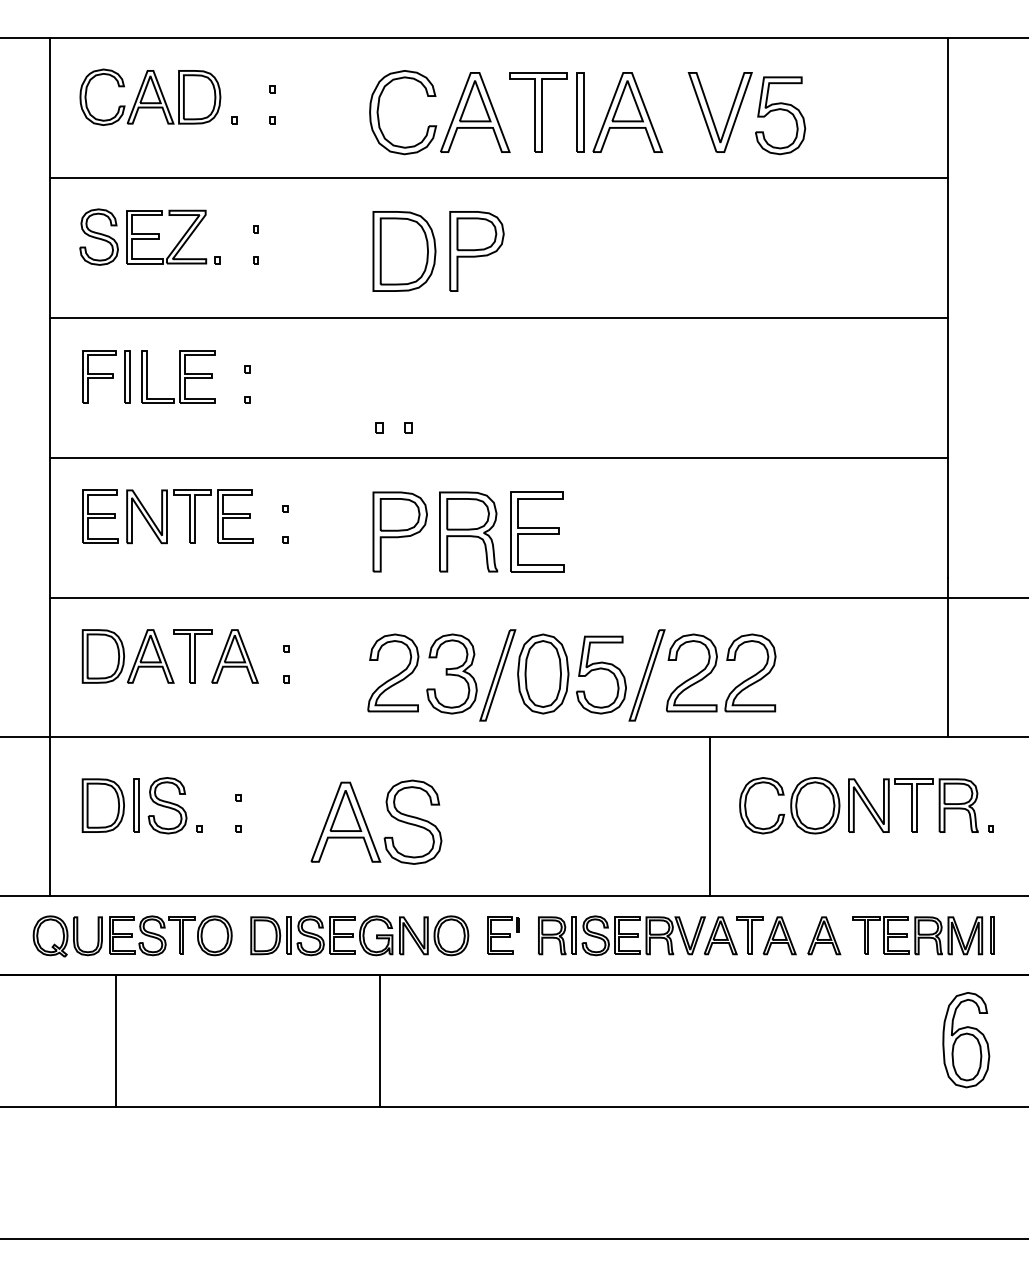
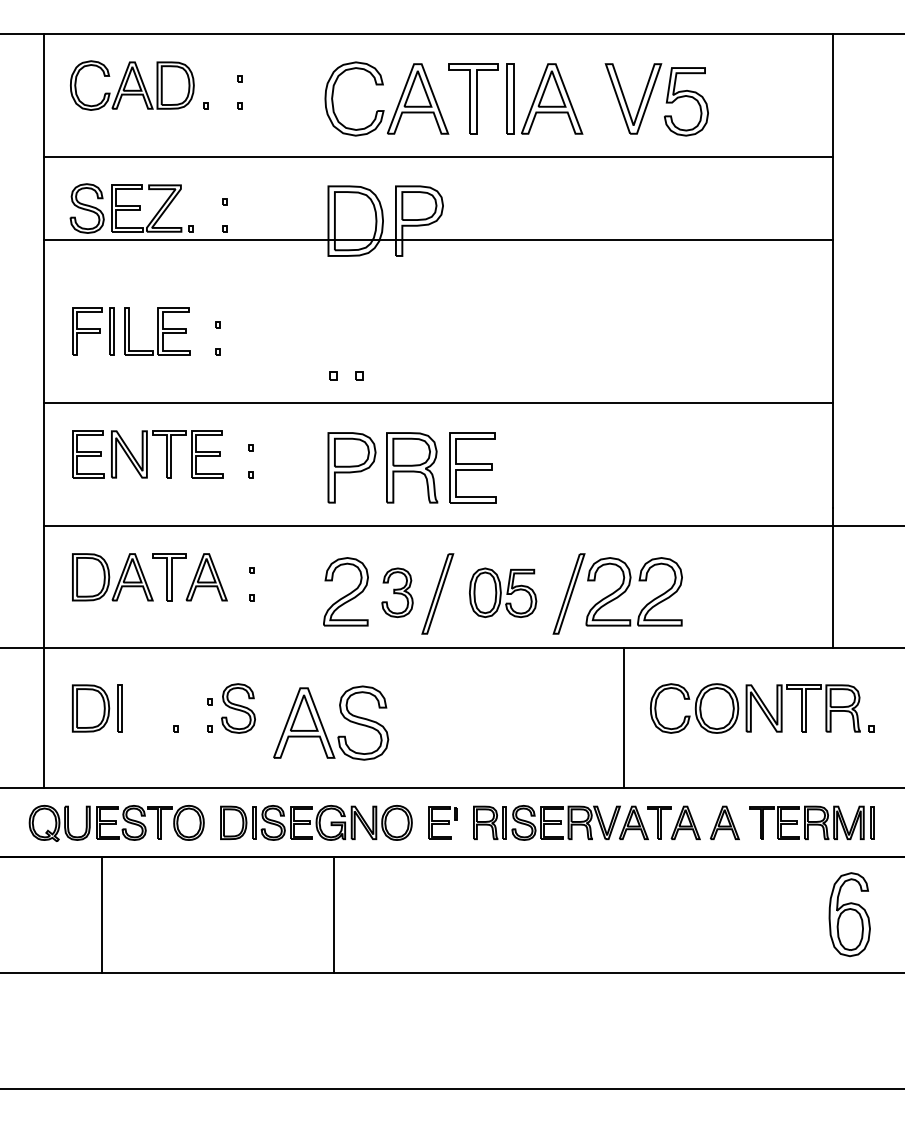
line: (498, 317) -> (438, 239), moved
part: (451, 673) -> (397, 592), size x0.7
part: (571, 673) -> (502, 592), size x0.7
part: (167, 805) -> (238, 708), moved

